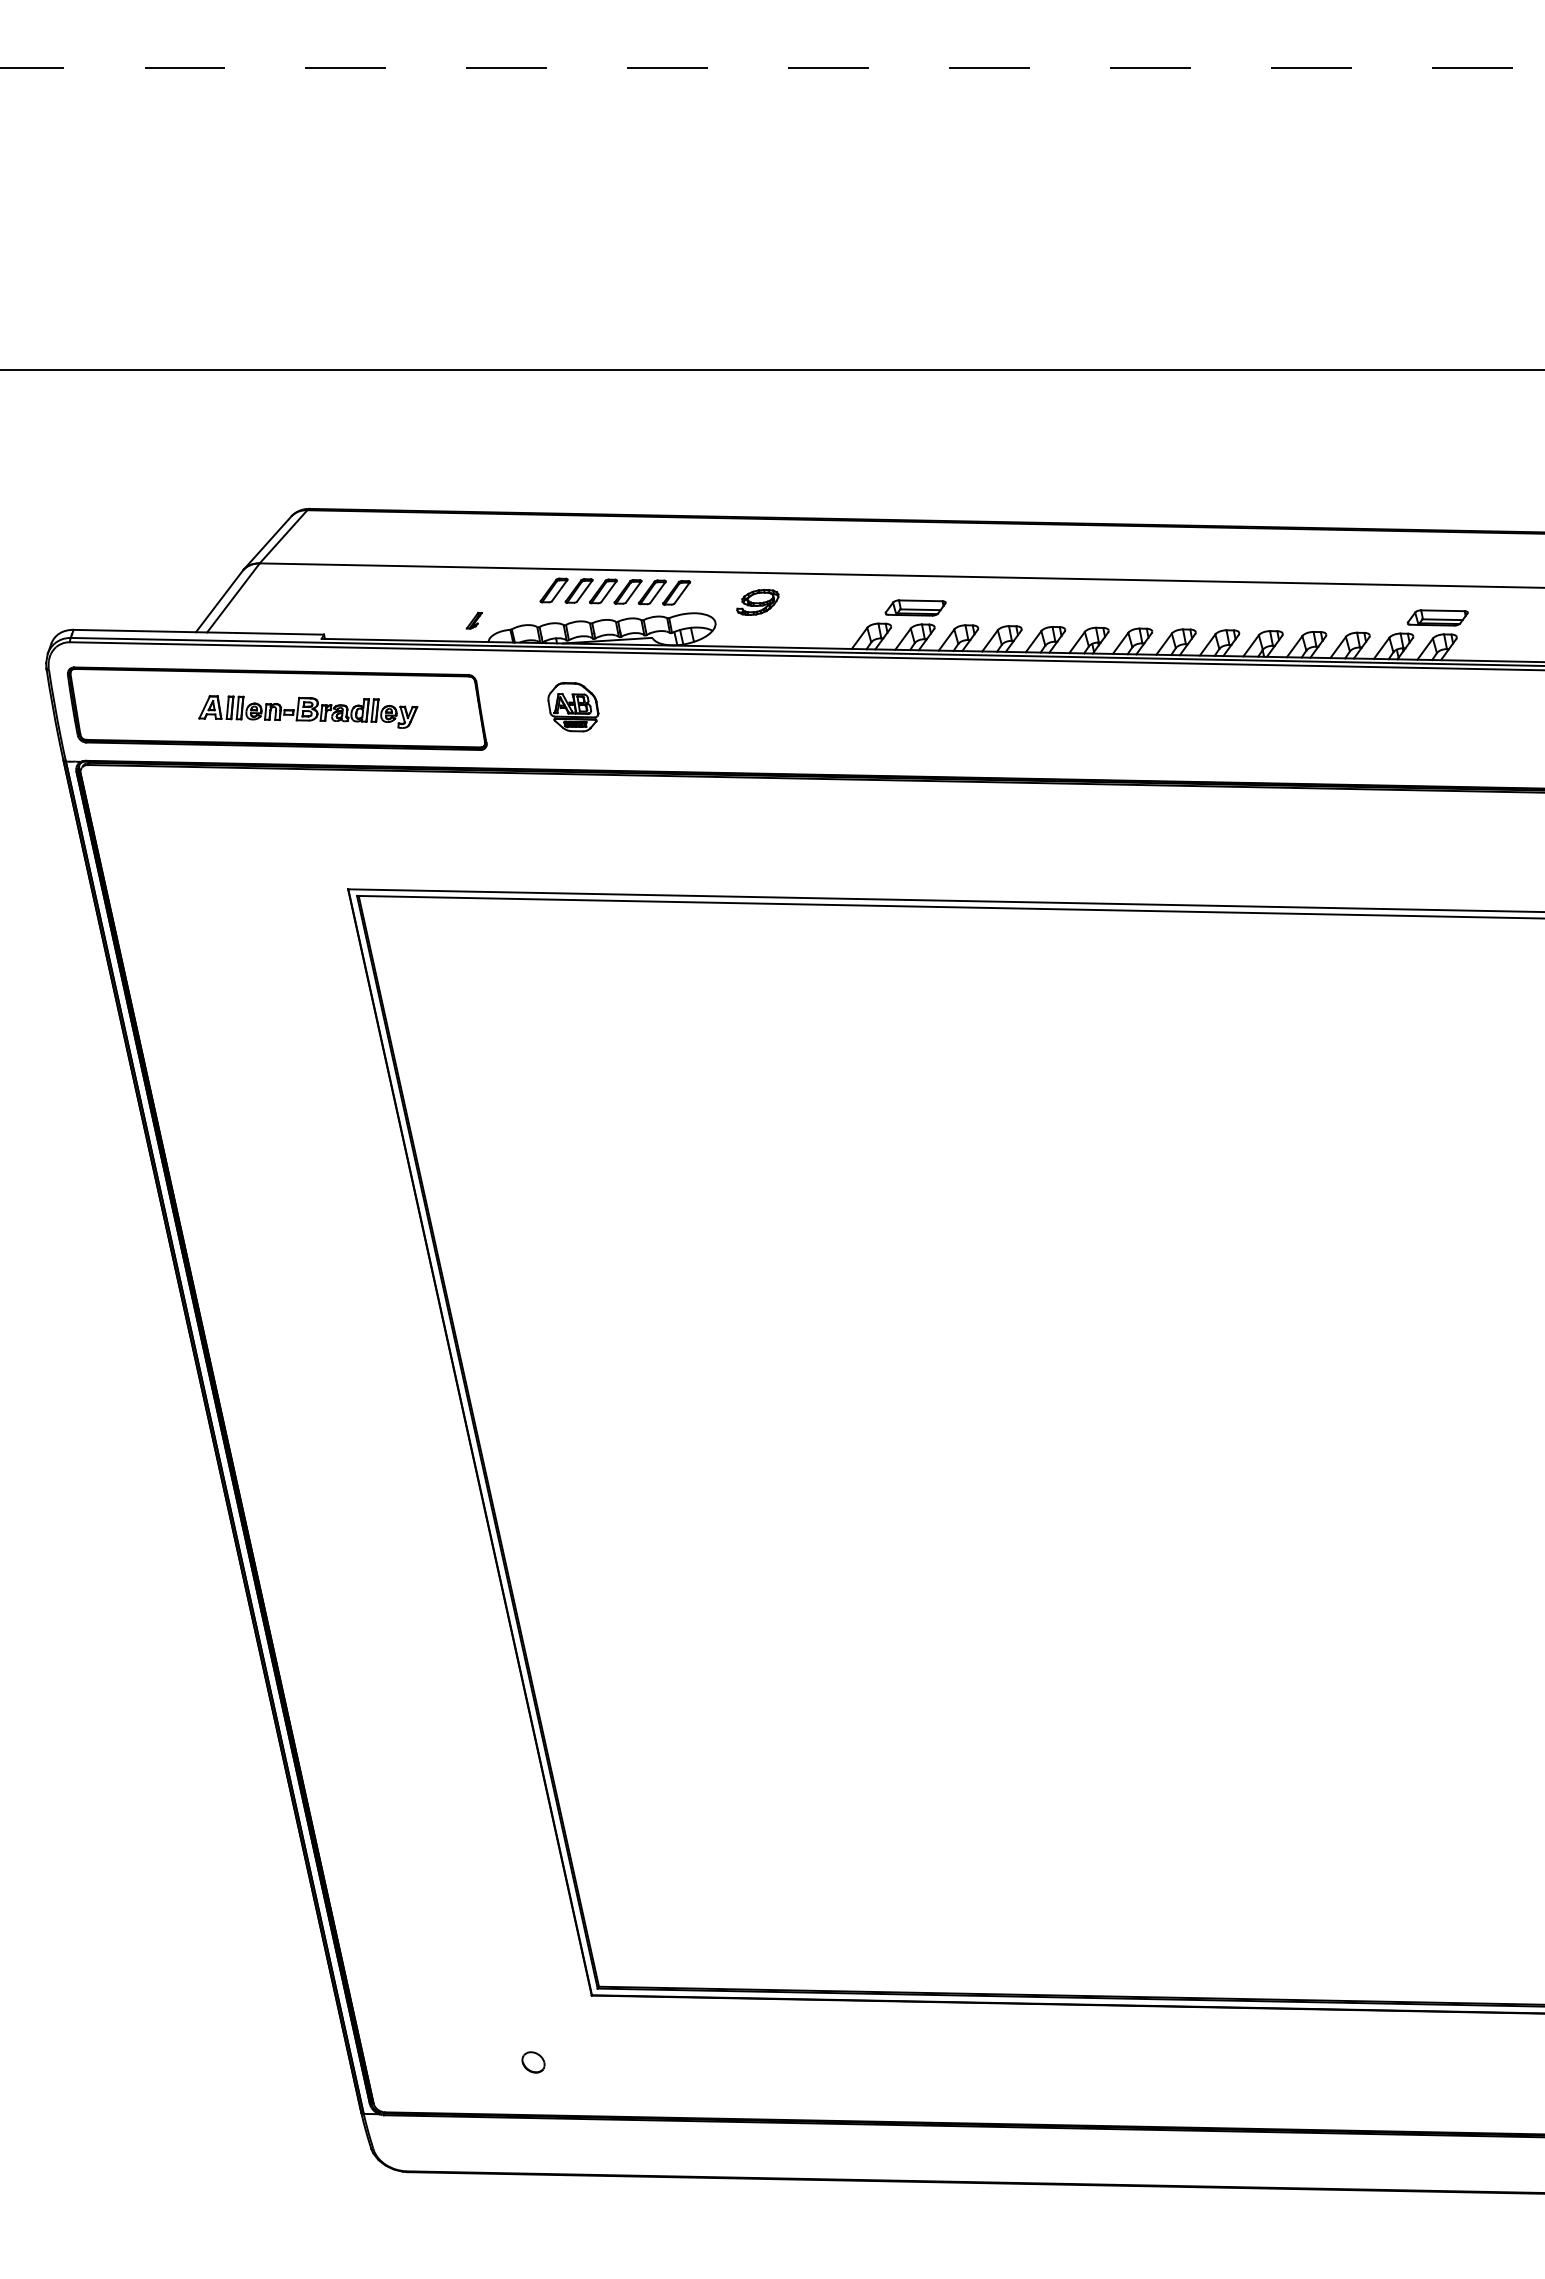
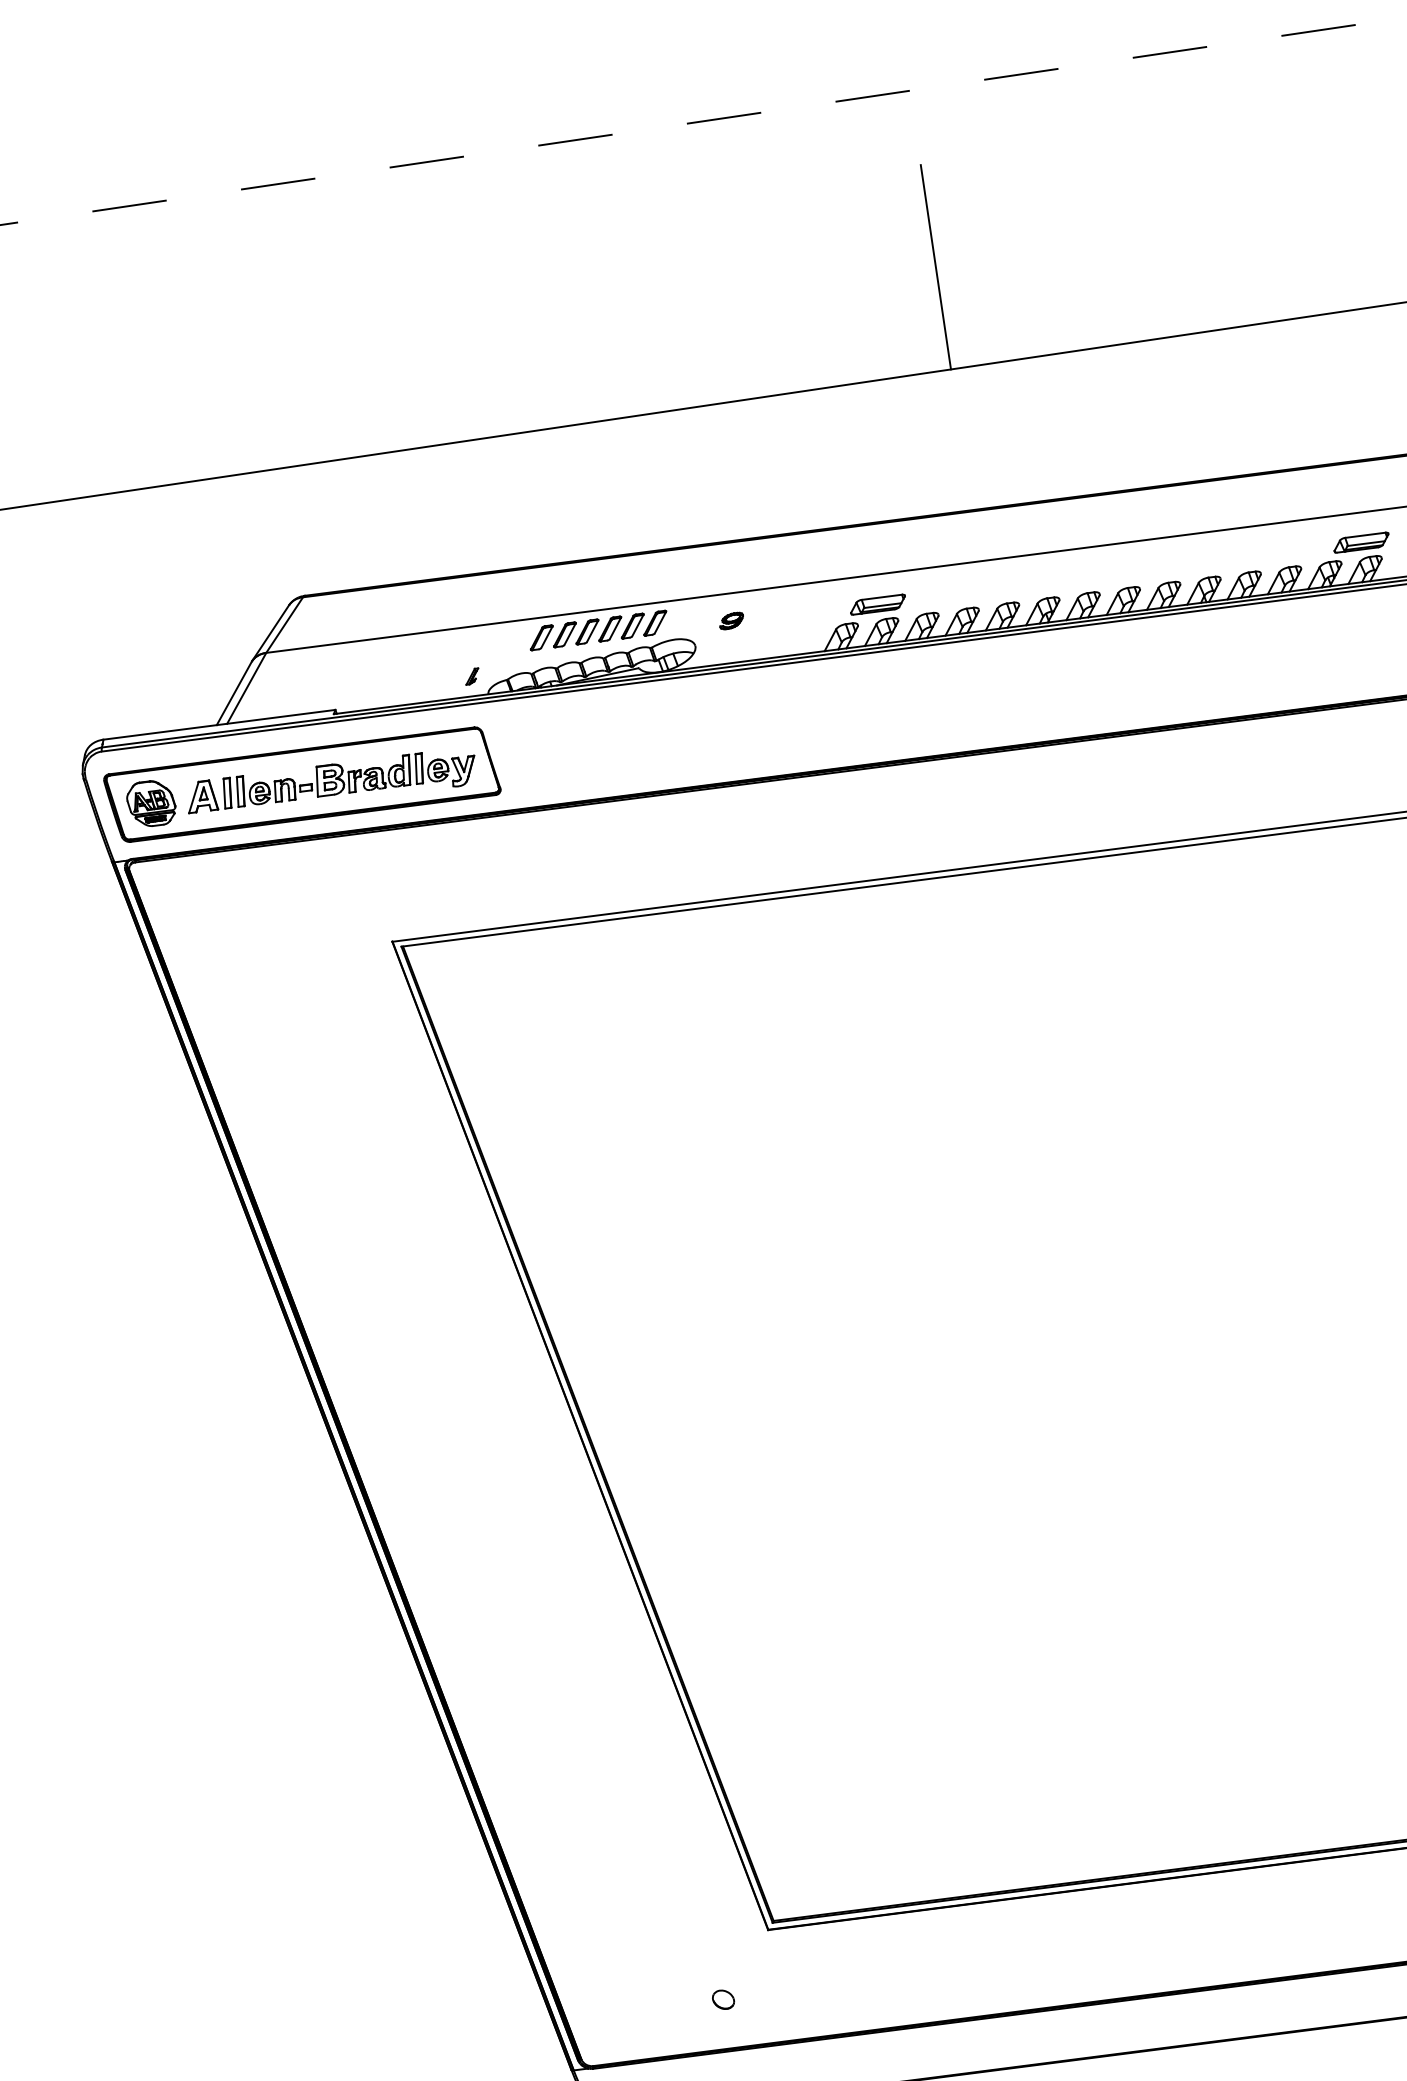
line: (1029, 259) -> (935, 267), added
part: (757, 602) -> (731, 621), size x0.62
part: (573, 707) -> (151, 803), moved
part: (307, 711) -> (330, 783), size x1.43

